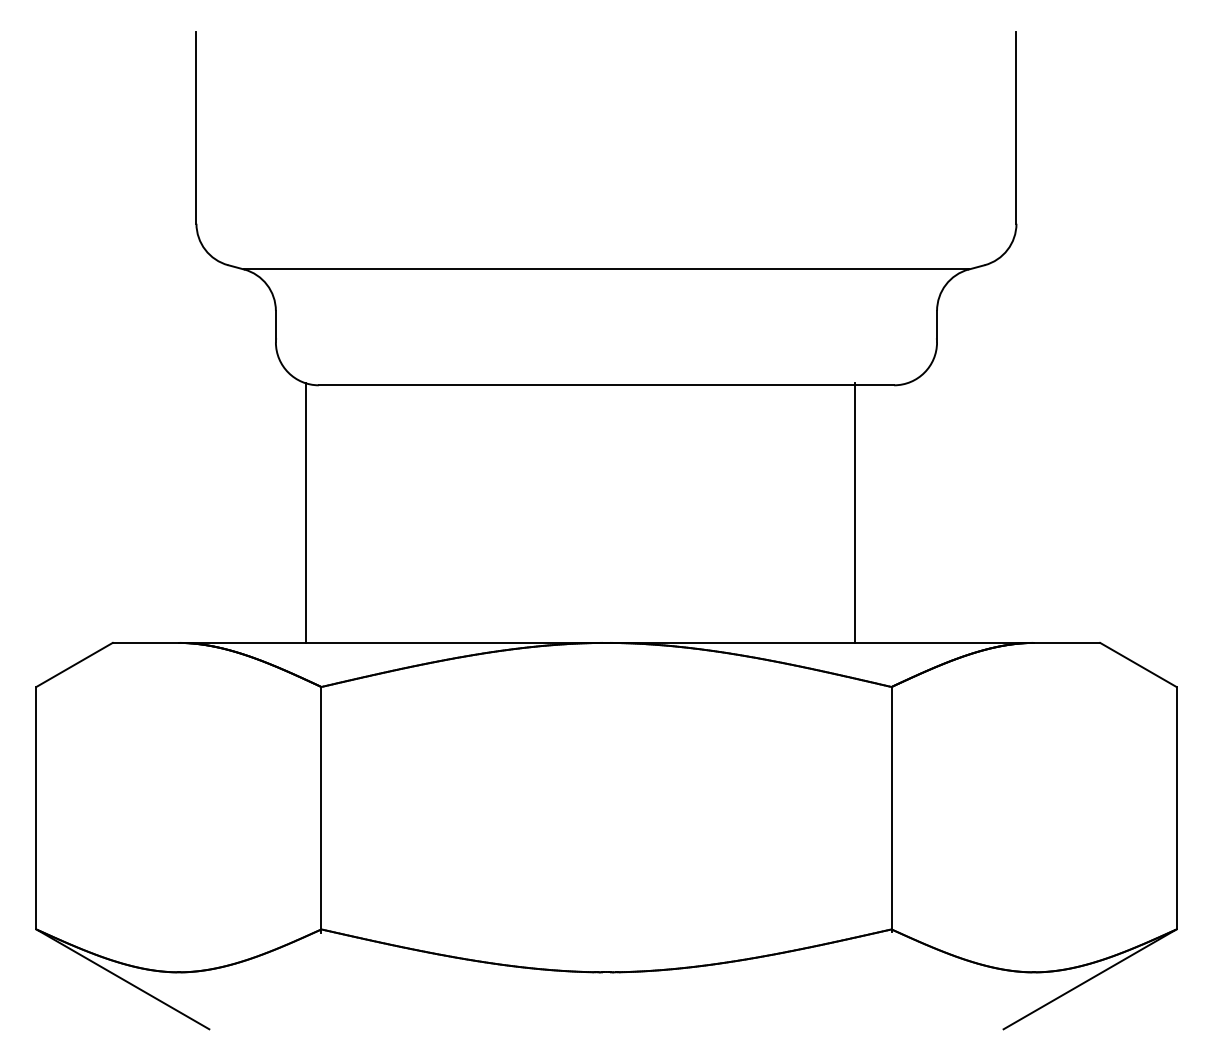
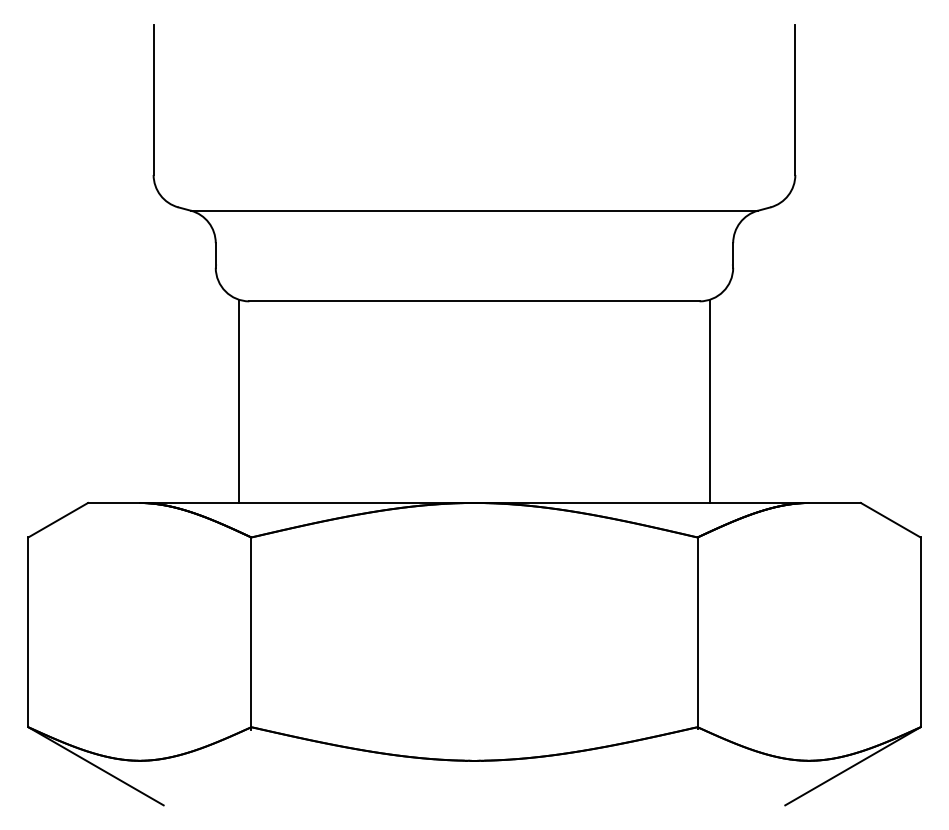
line: (855, 512) -> (710, 400), moved

